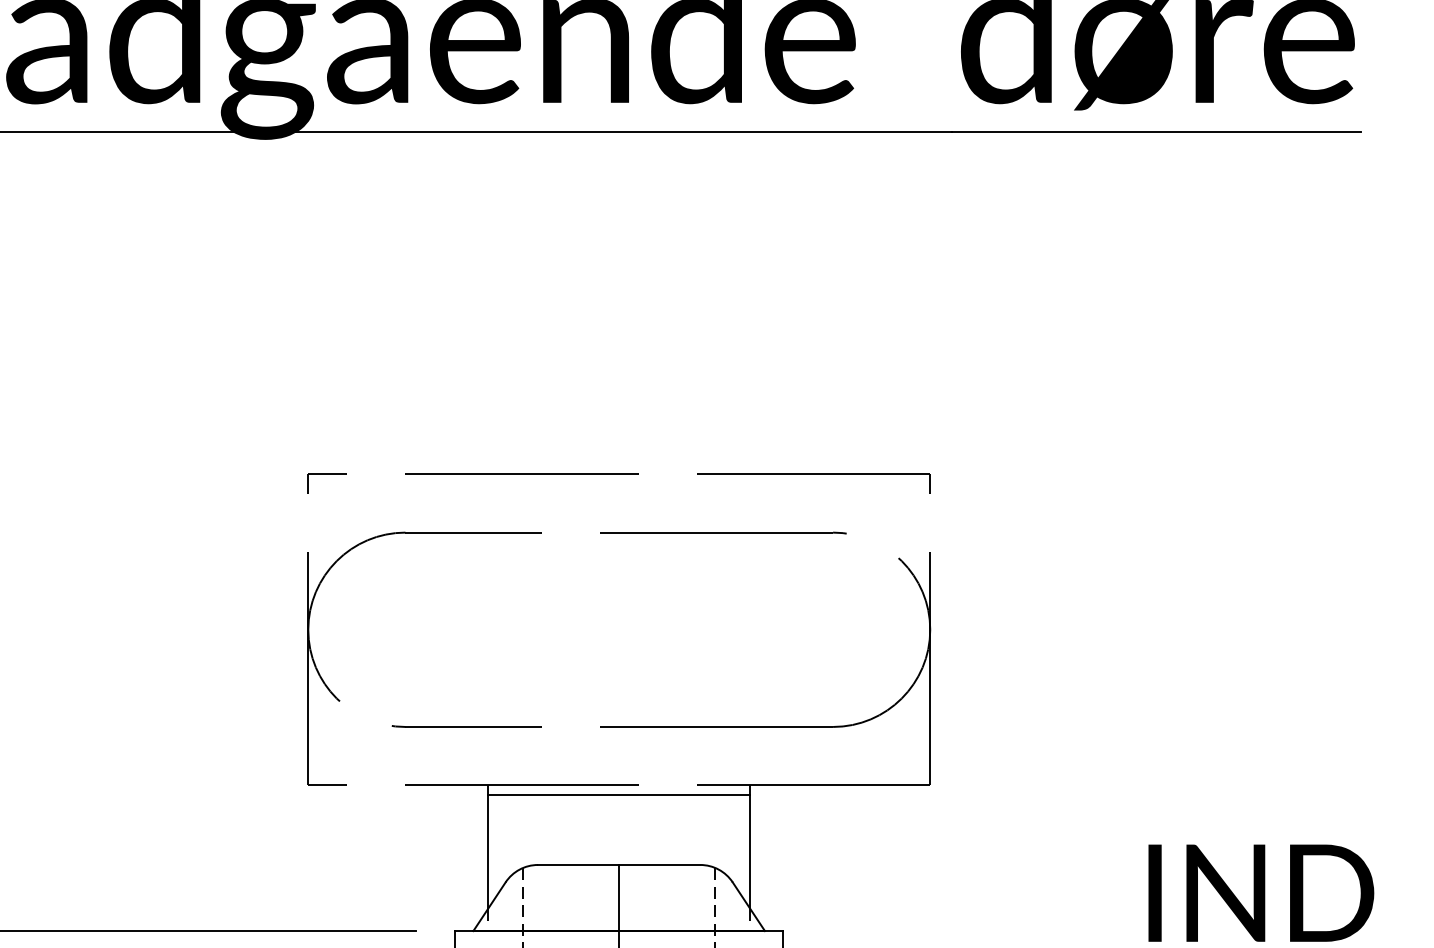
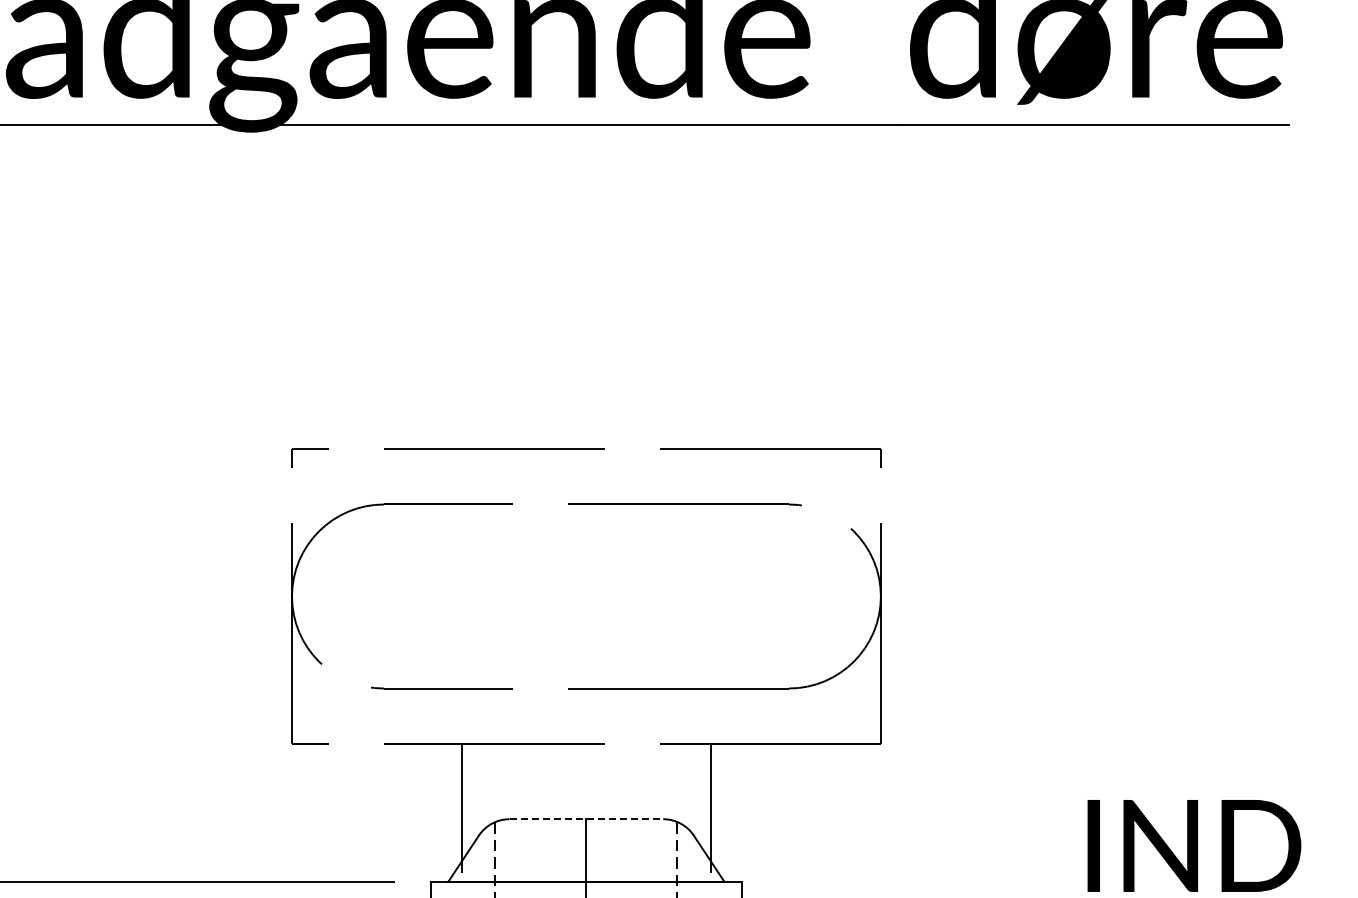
line: (619, 794) -> (586, 752), removed
line: (619, 865) -> (586, 819), solid -> dashed

